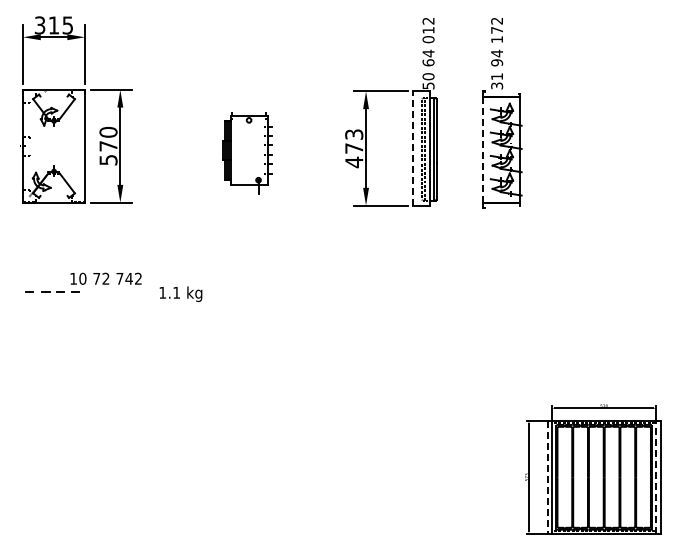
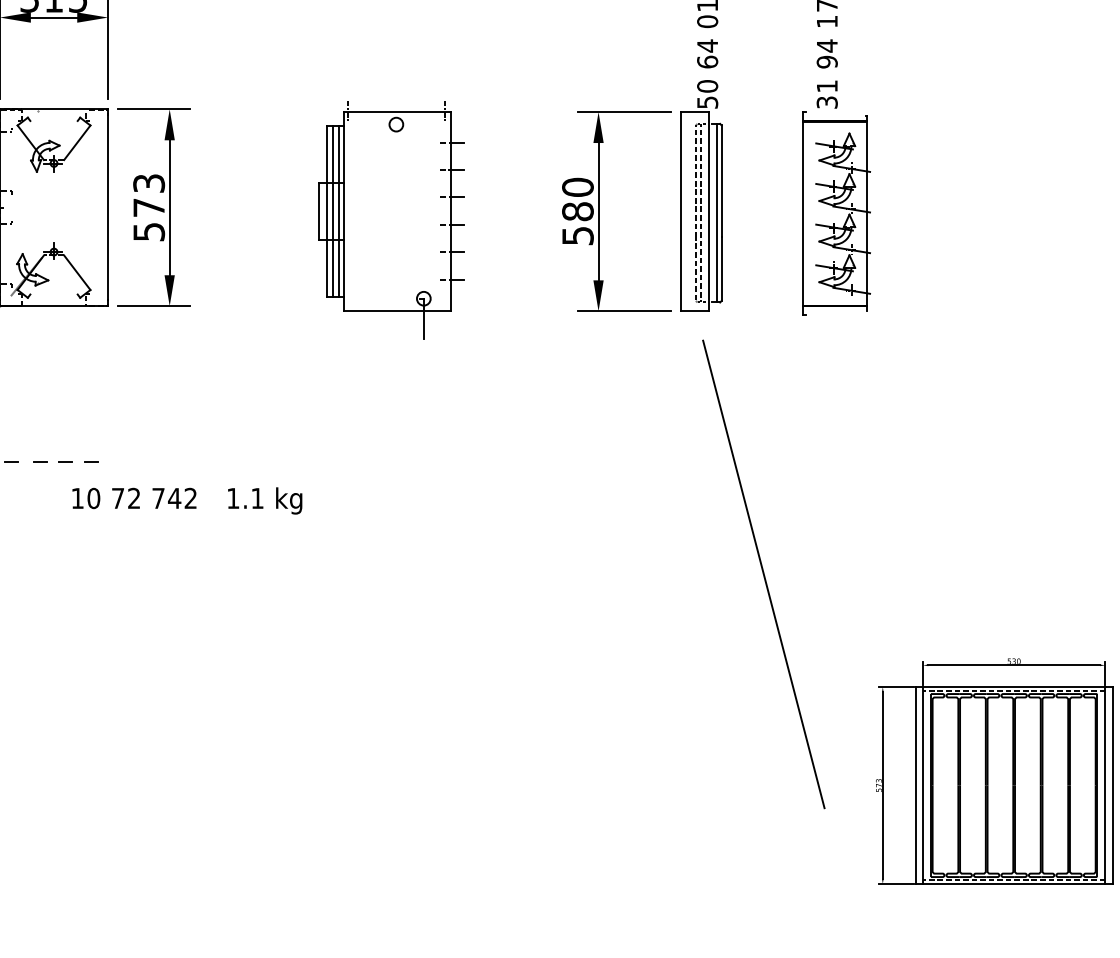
text: (108, 131) -> (149, 182), 570 -> 573
text: (354, 148) -> (578, 211), 473 -> 580
line: (413, 148) -> (681, 211), dashed -> solid
line: (483, 149) -> (803, 213), dashed -> solid
part: (247, 152) -> (391, 218), size x1.67
text: (105, 278) -> (133, 497), moved
text: (180, 293) -> (264, 499), moved
line: (460, 356) -> (763, 574), added
line: (656, 476) -> (1105, 784), dashed -> solid
line: (547, 477) -> (915, 785), dashed -> solid

